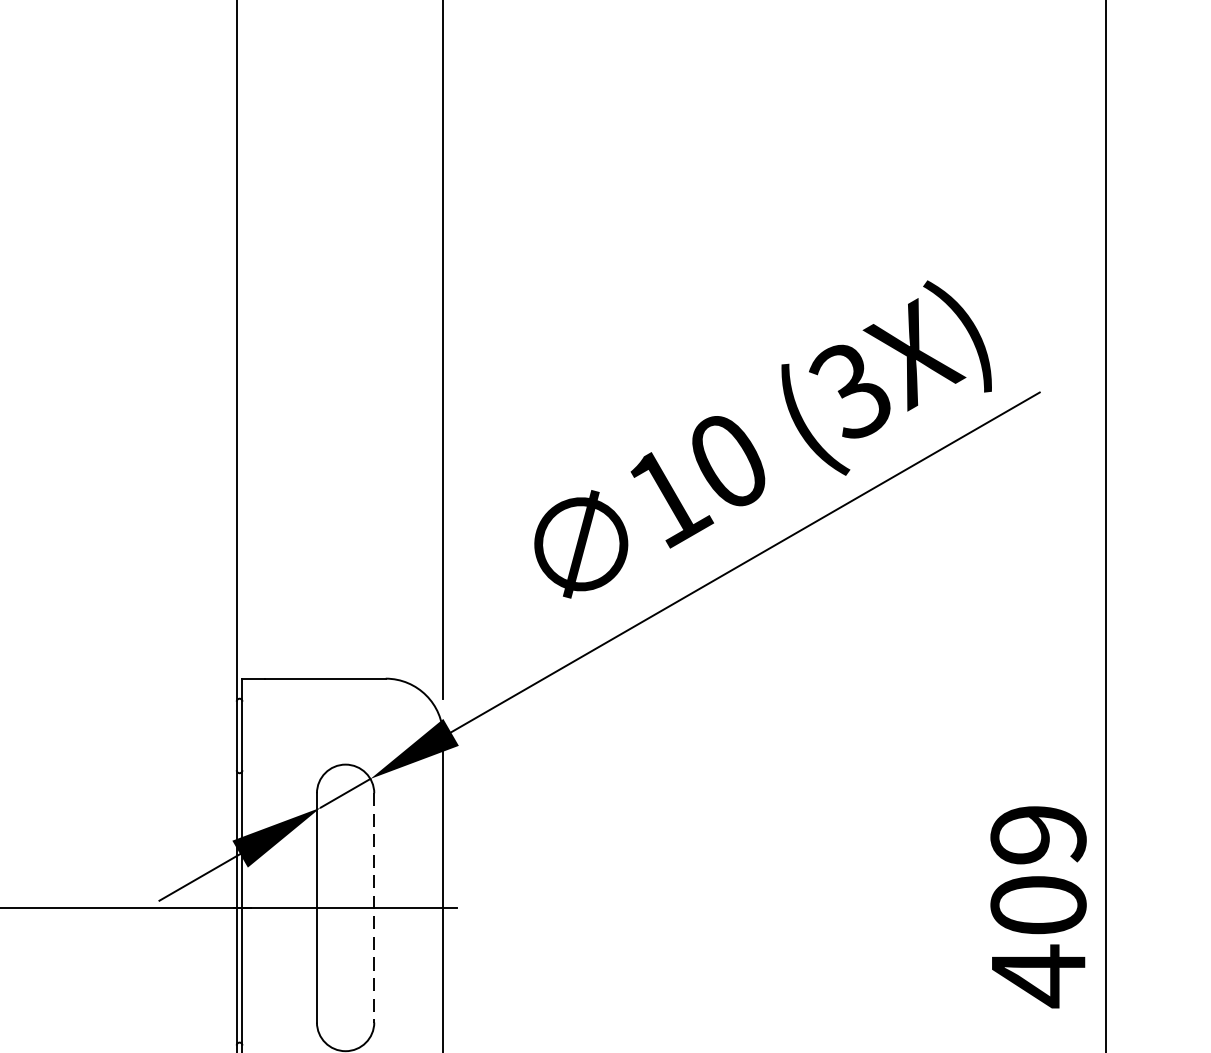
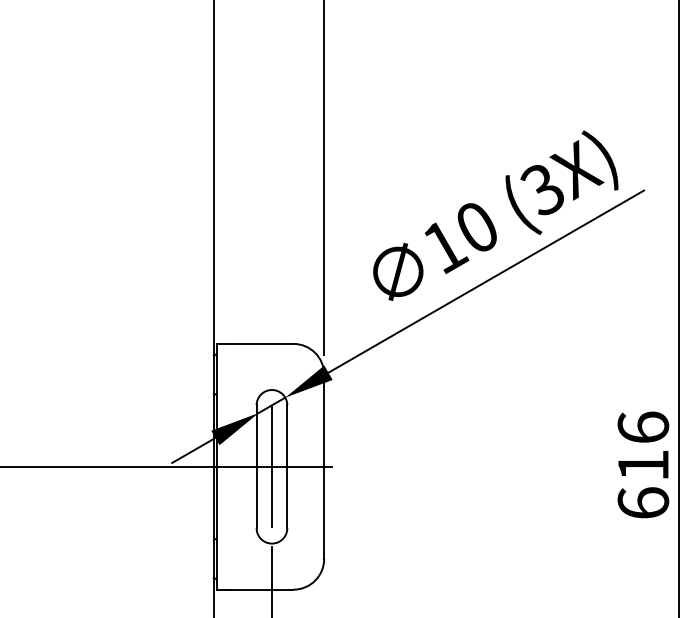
text: (1038, 905) -> (643, 465), 409 -> 616
line: (344, 907) -> (271, 466), added
line: (374, 909) -> (287, 467), dashed -> solid

